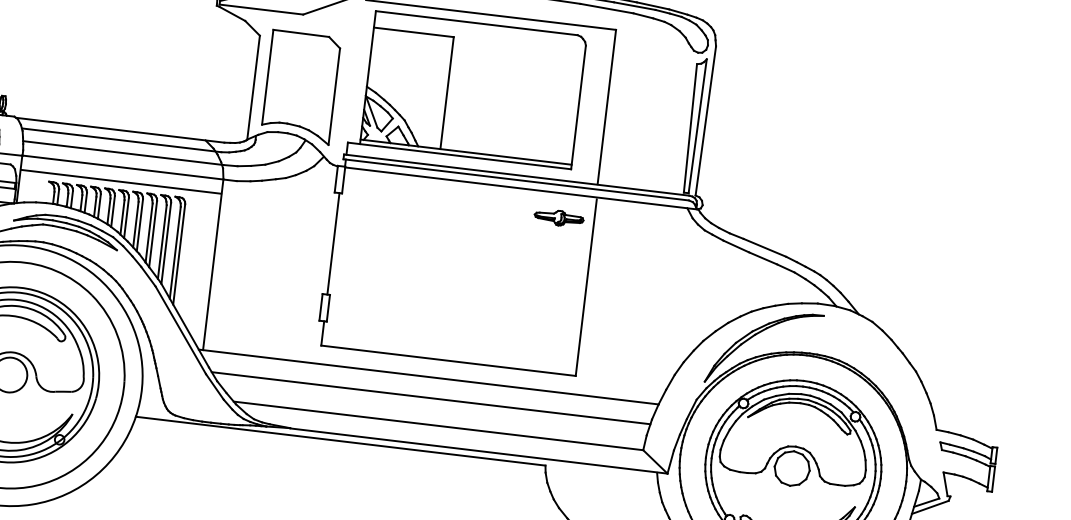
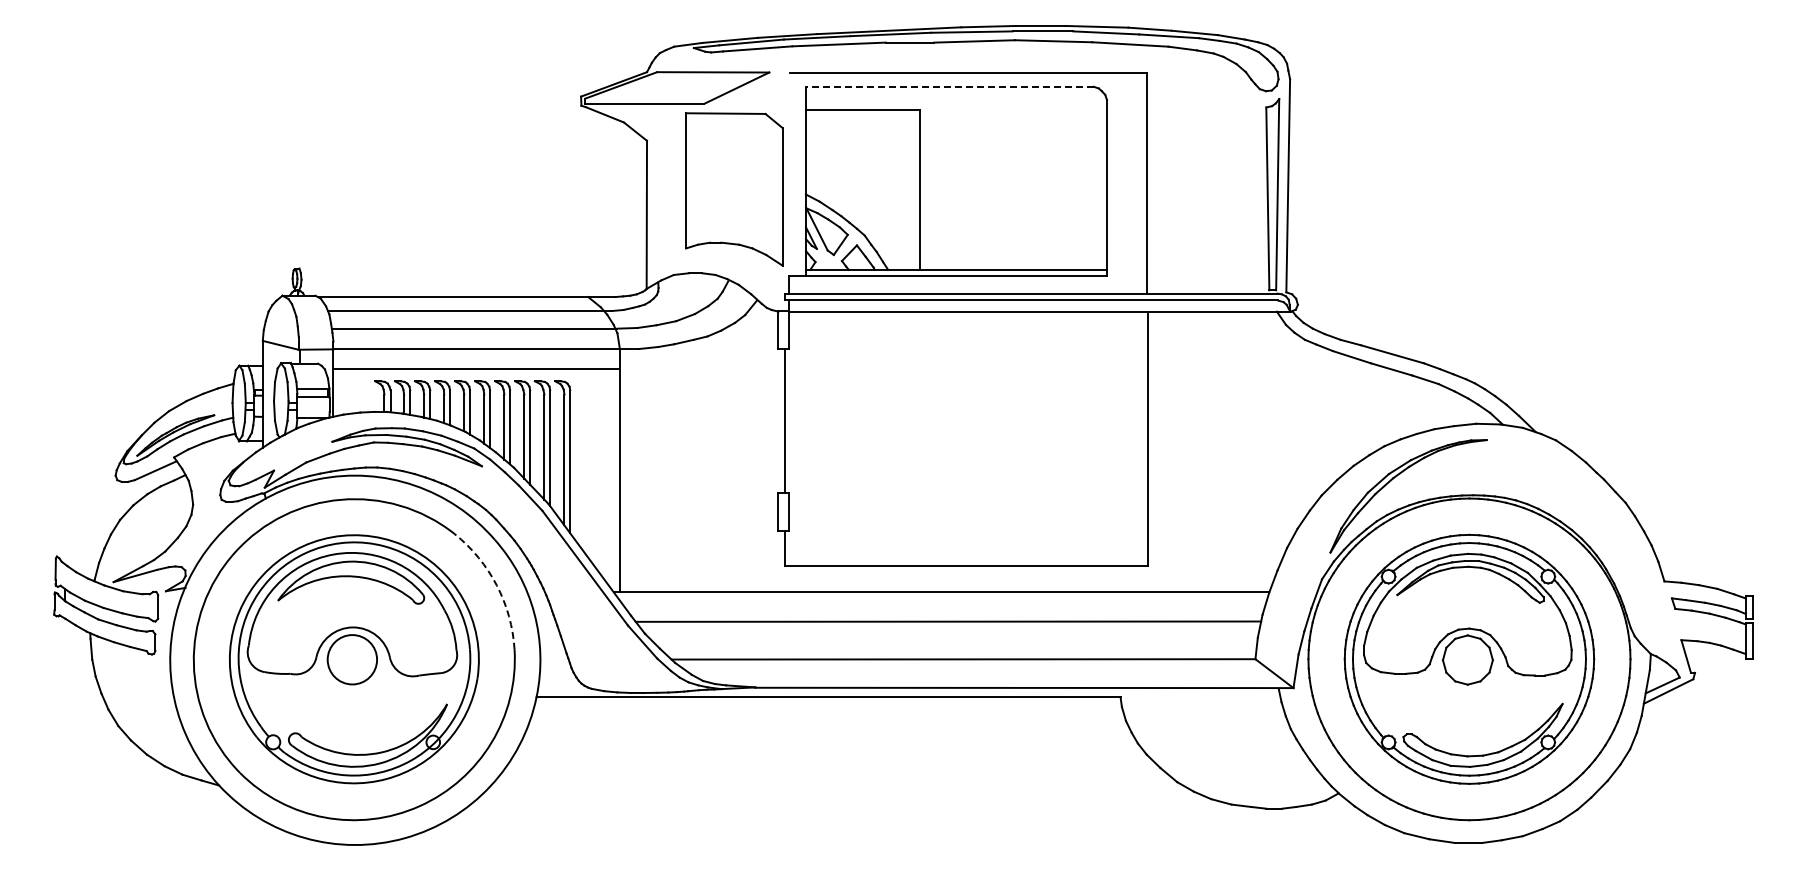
line: (476, 22) -> (949, 86), solid -> dashed
part: (301, 87) -> (734, 189), moved
part: (558, 217) -> (1097, 346), removed
arc: (117, 335) -> (496, 585), solid -> dashed

